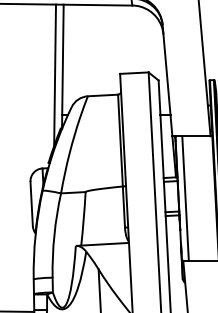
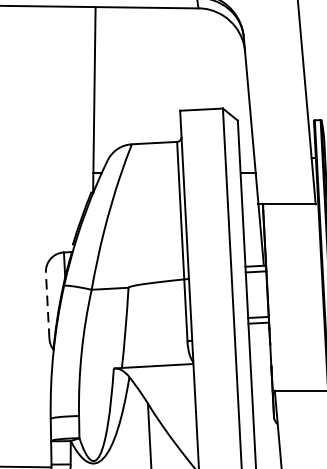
line: (55, 75) -> (83, 113), removed
line: (185, 198) -> (278, 297), removed
line: (31, 203) -> (47, 304), solid -> dashed

